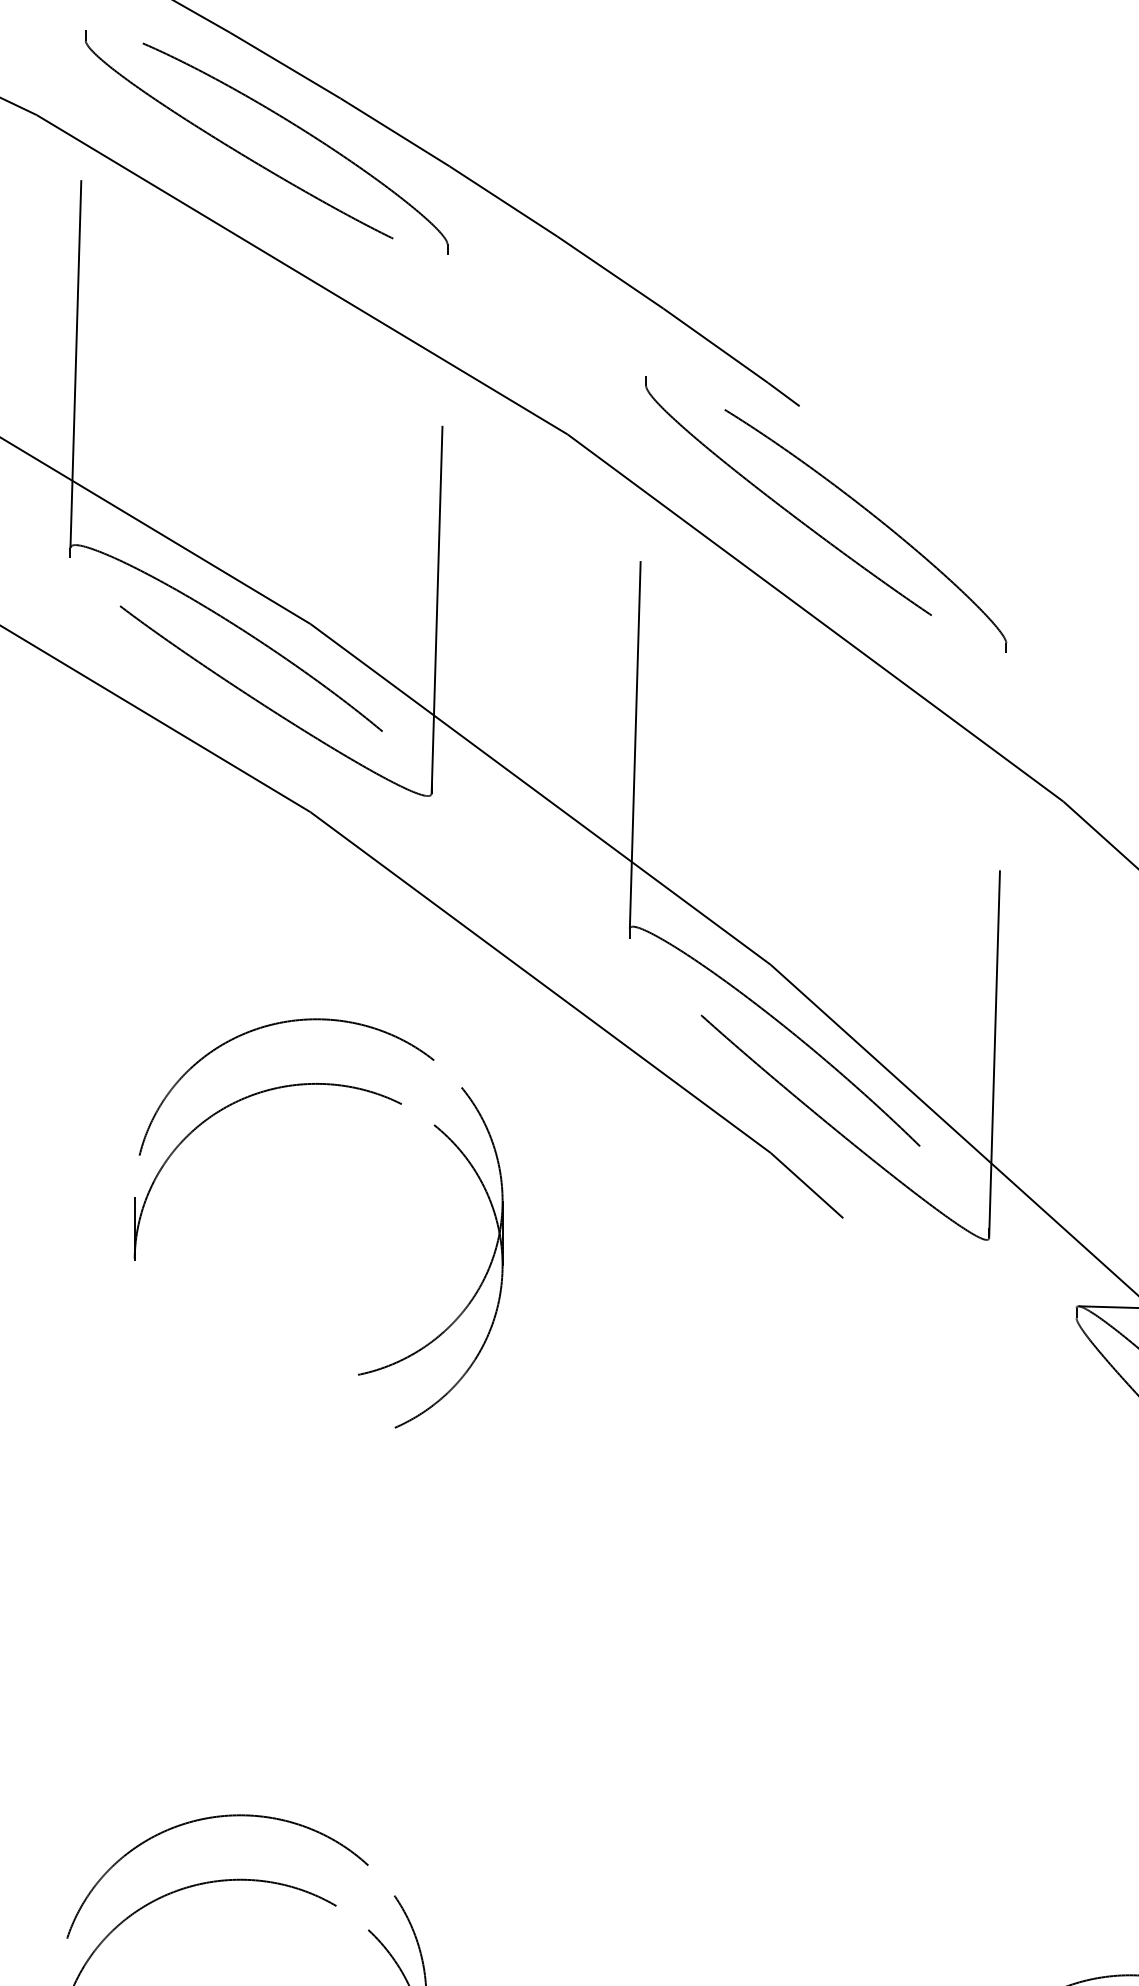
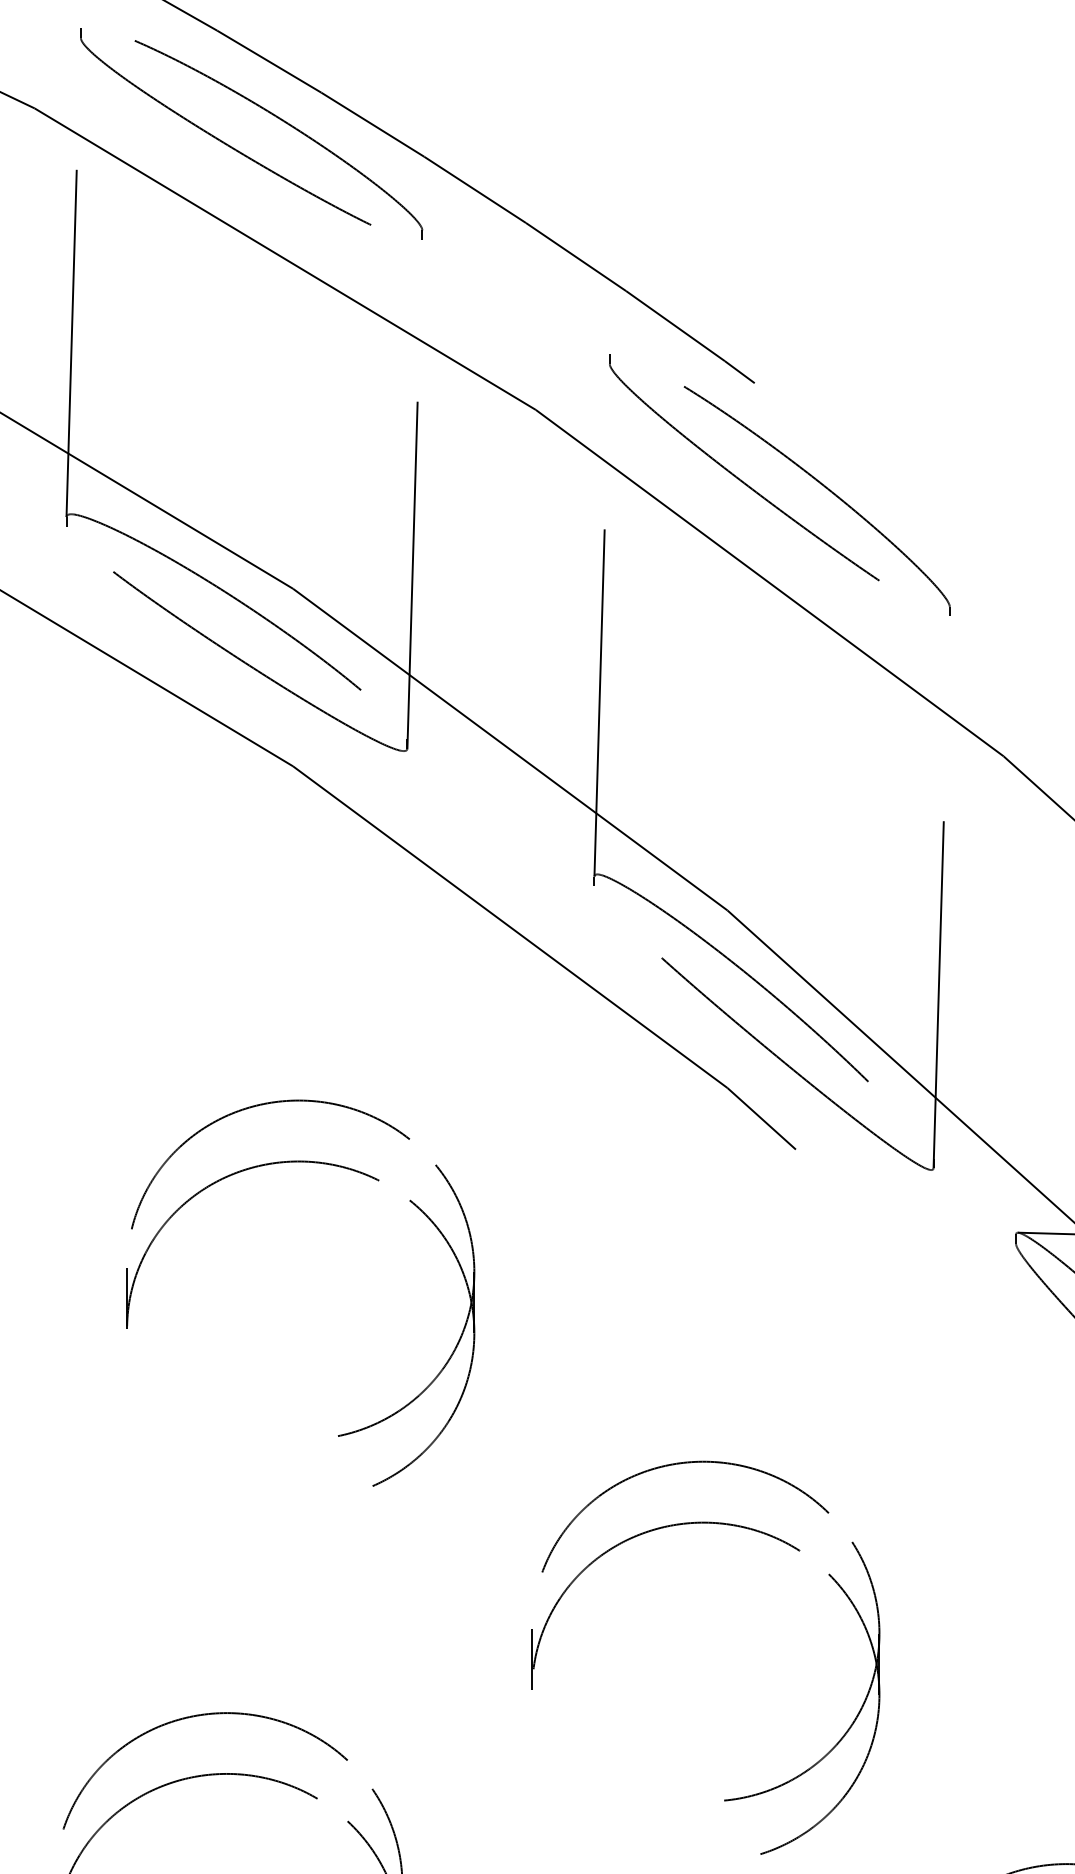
part: (327, 1085) -> (309, 1163), moved
part: (761, 1615) -> (718, 1524), added

